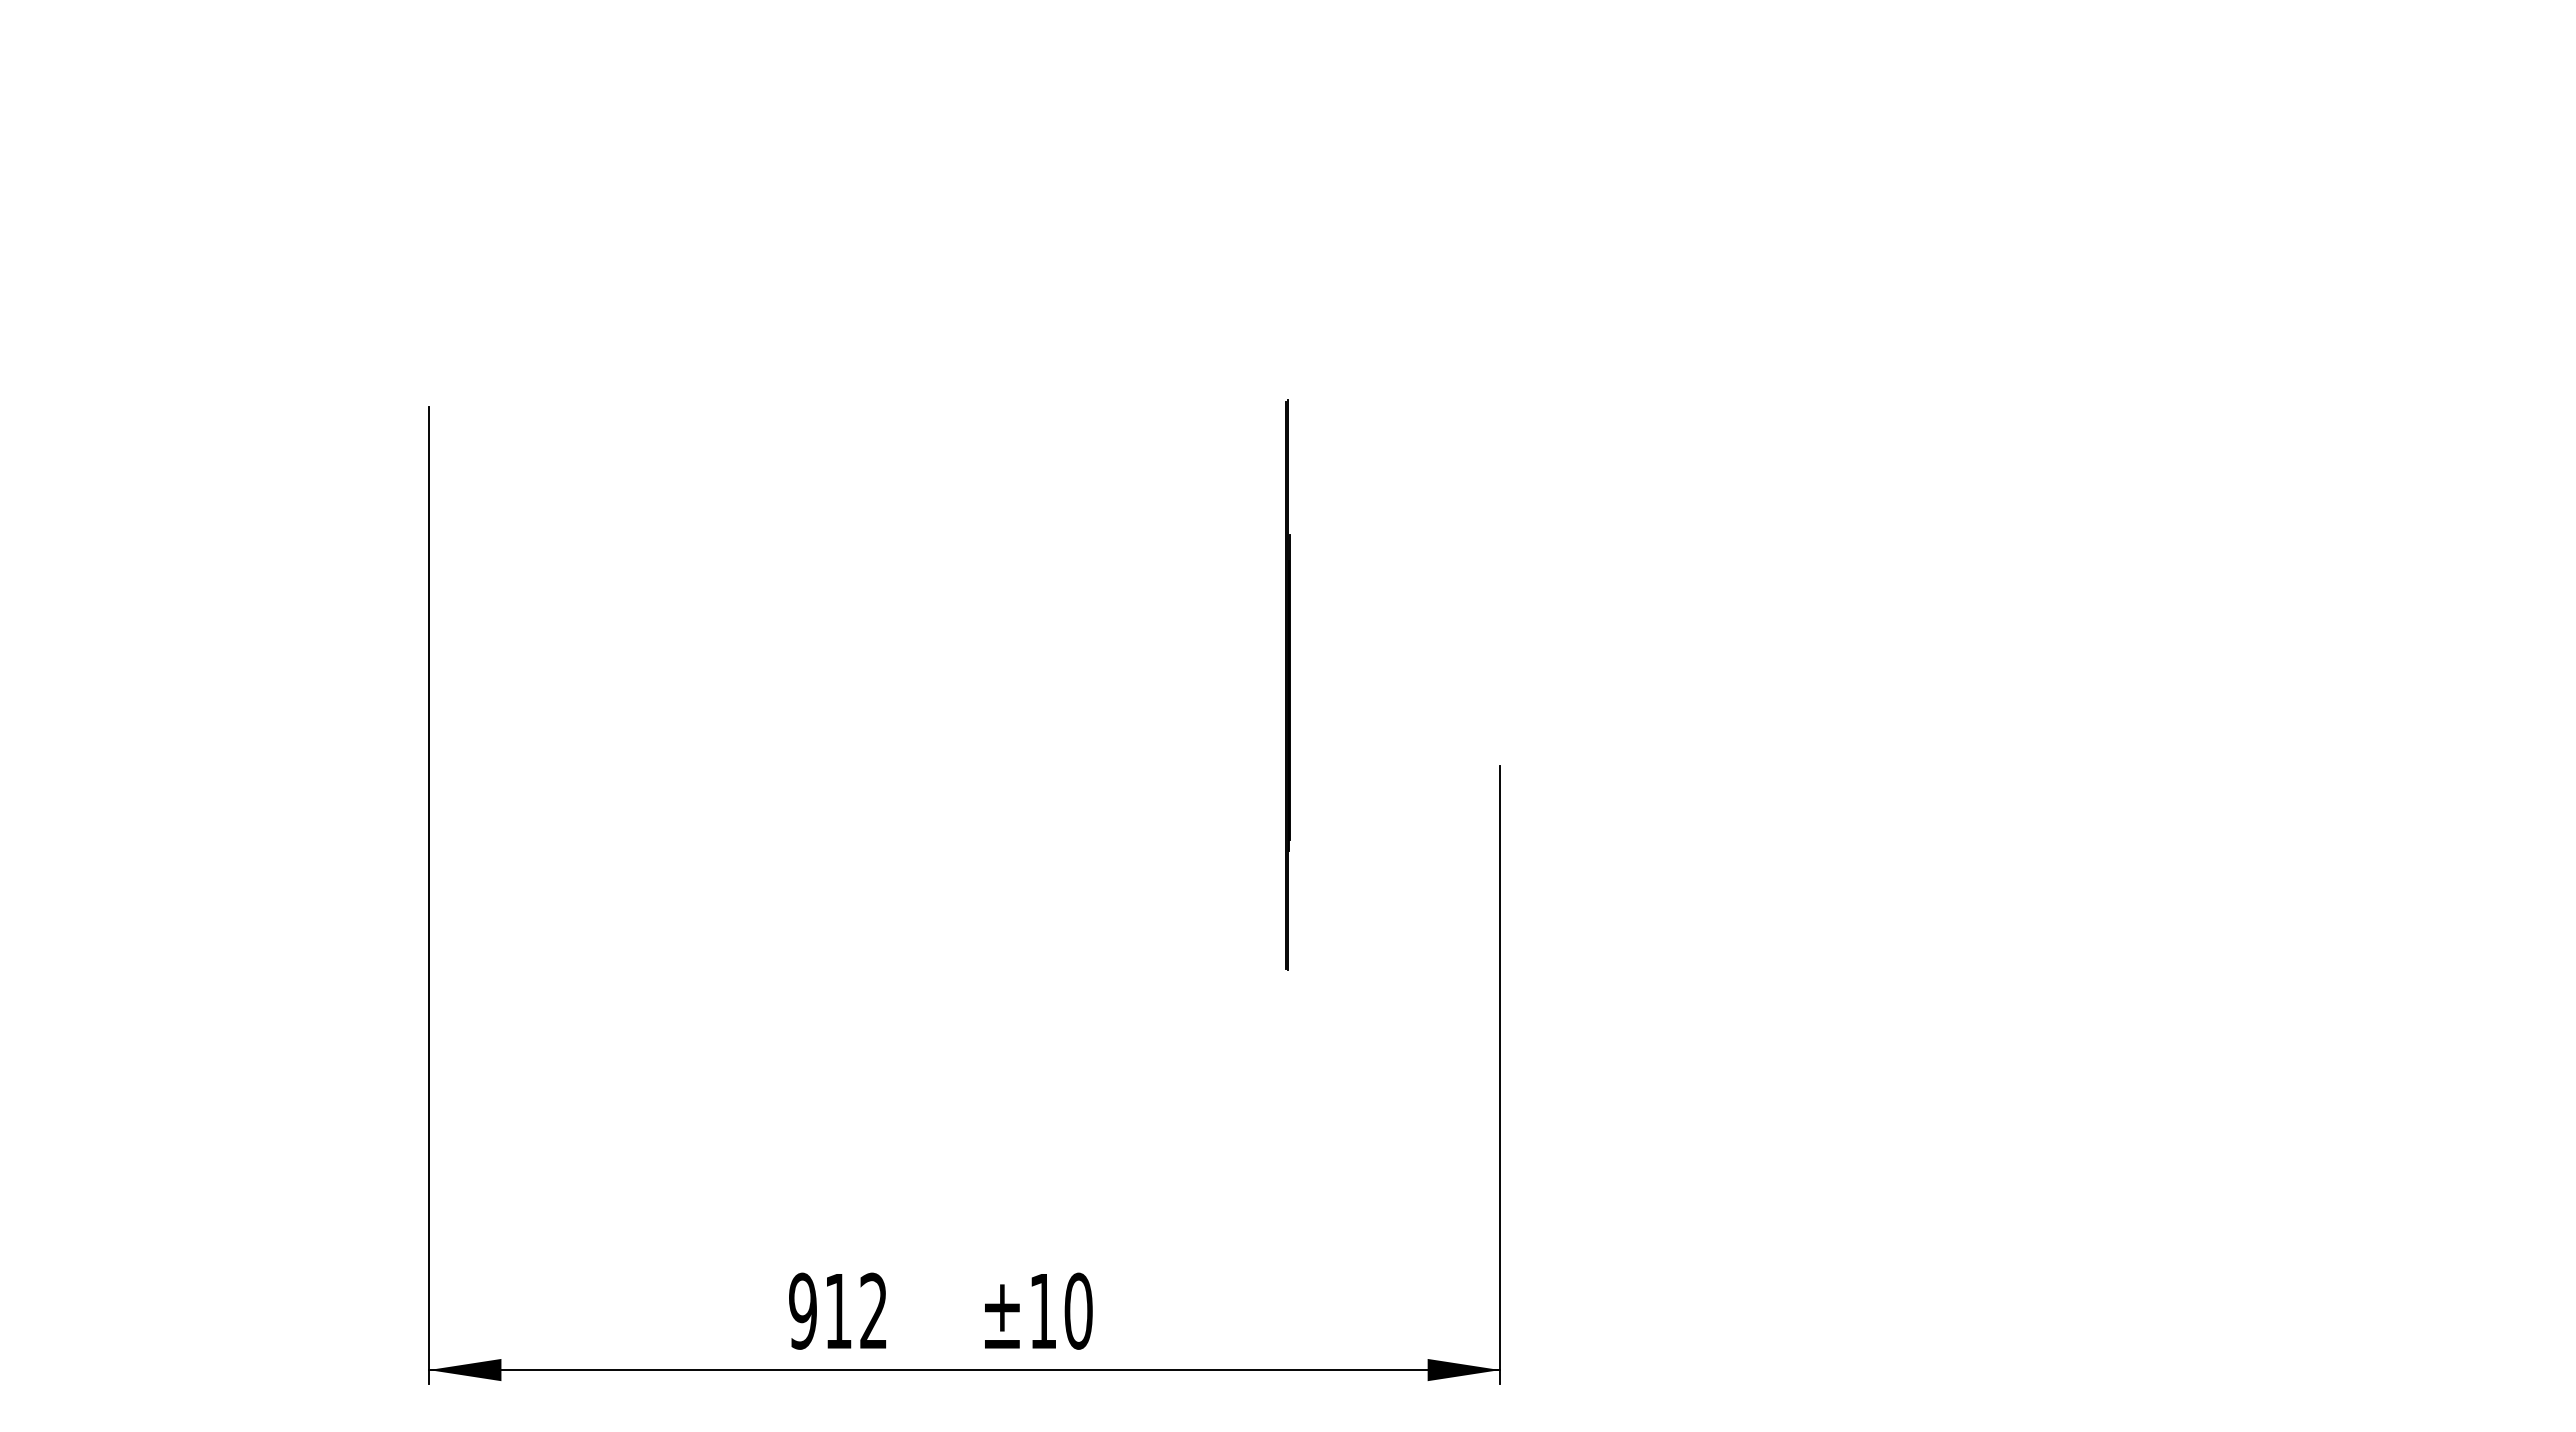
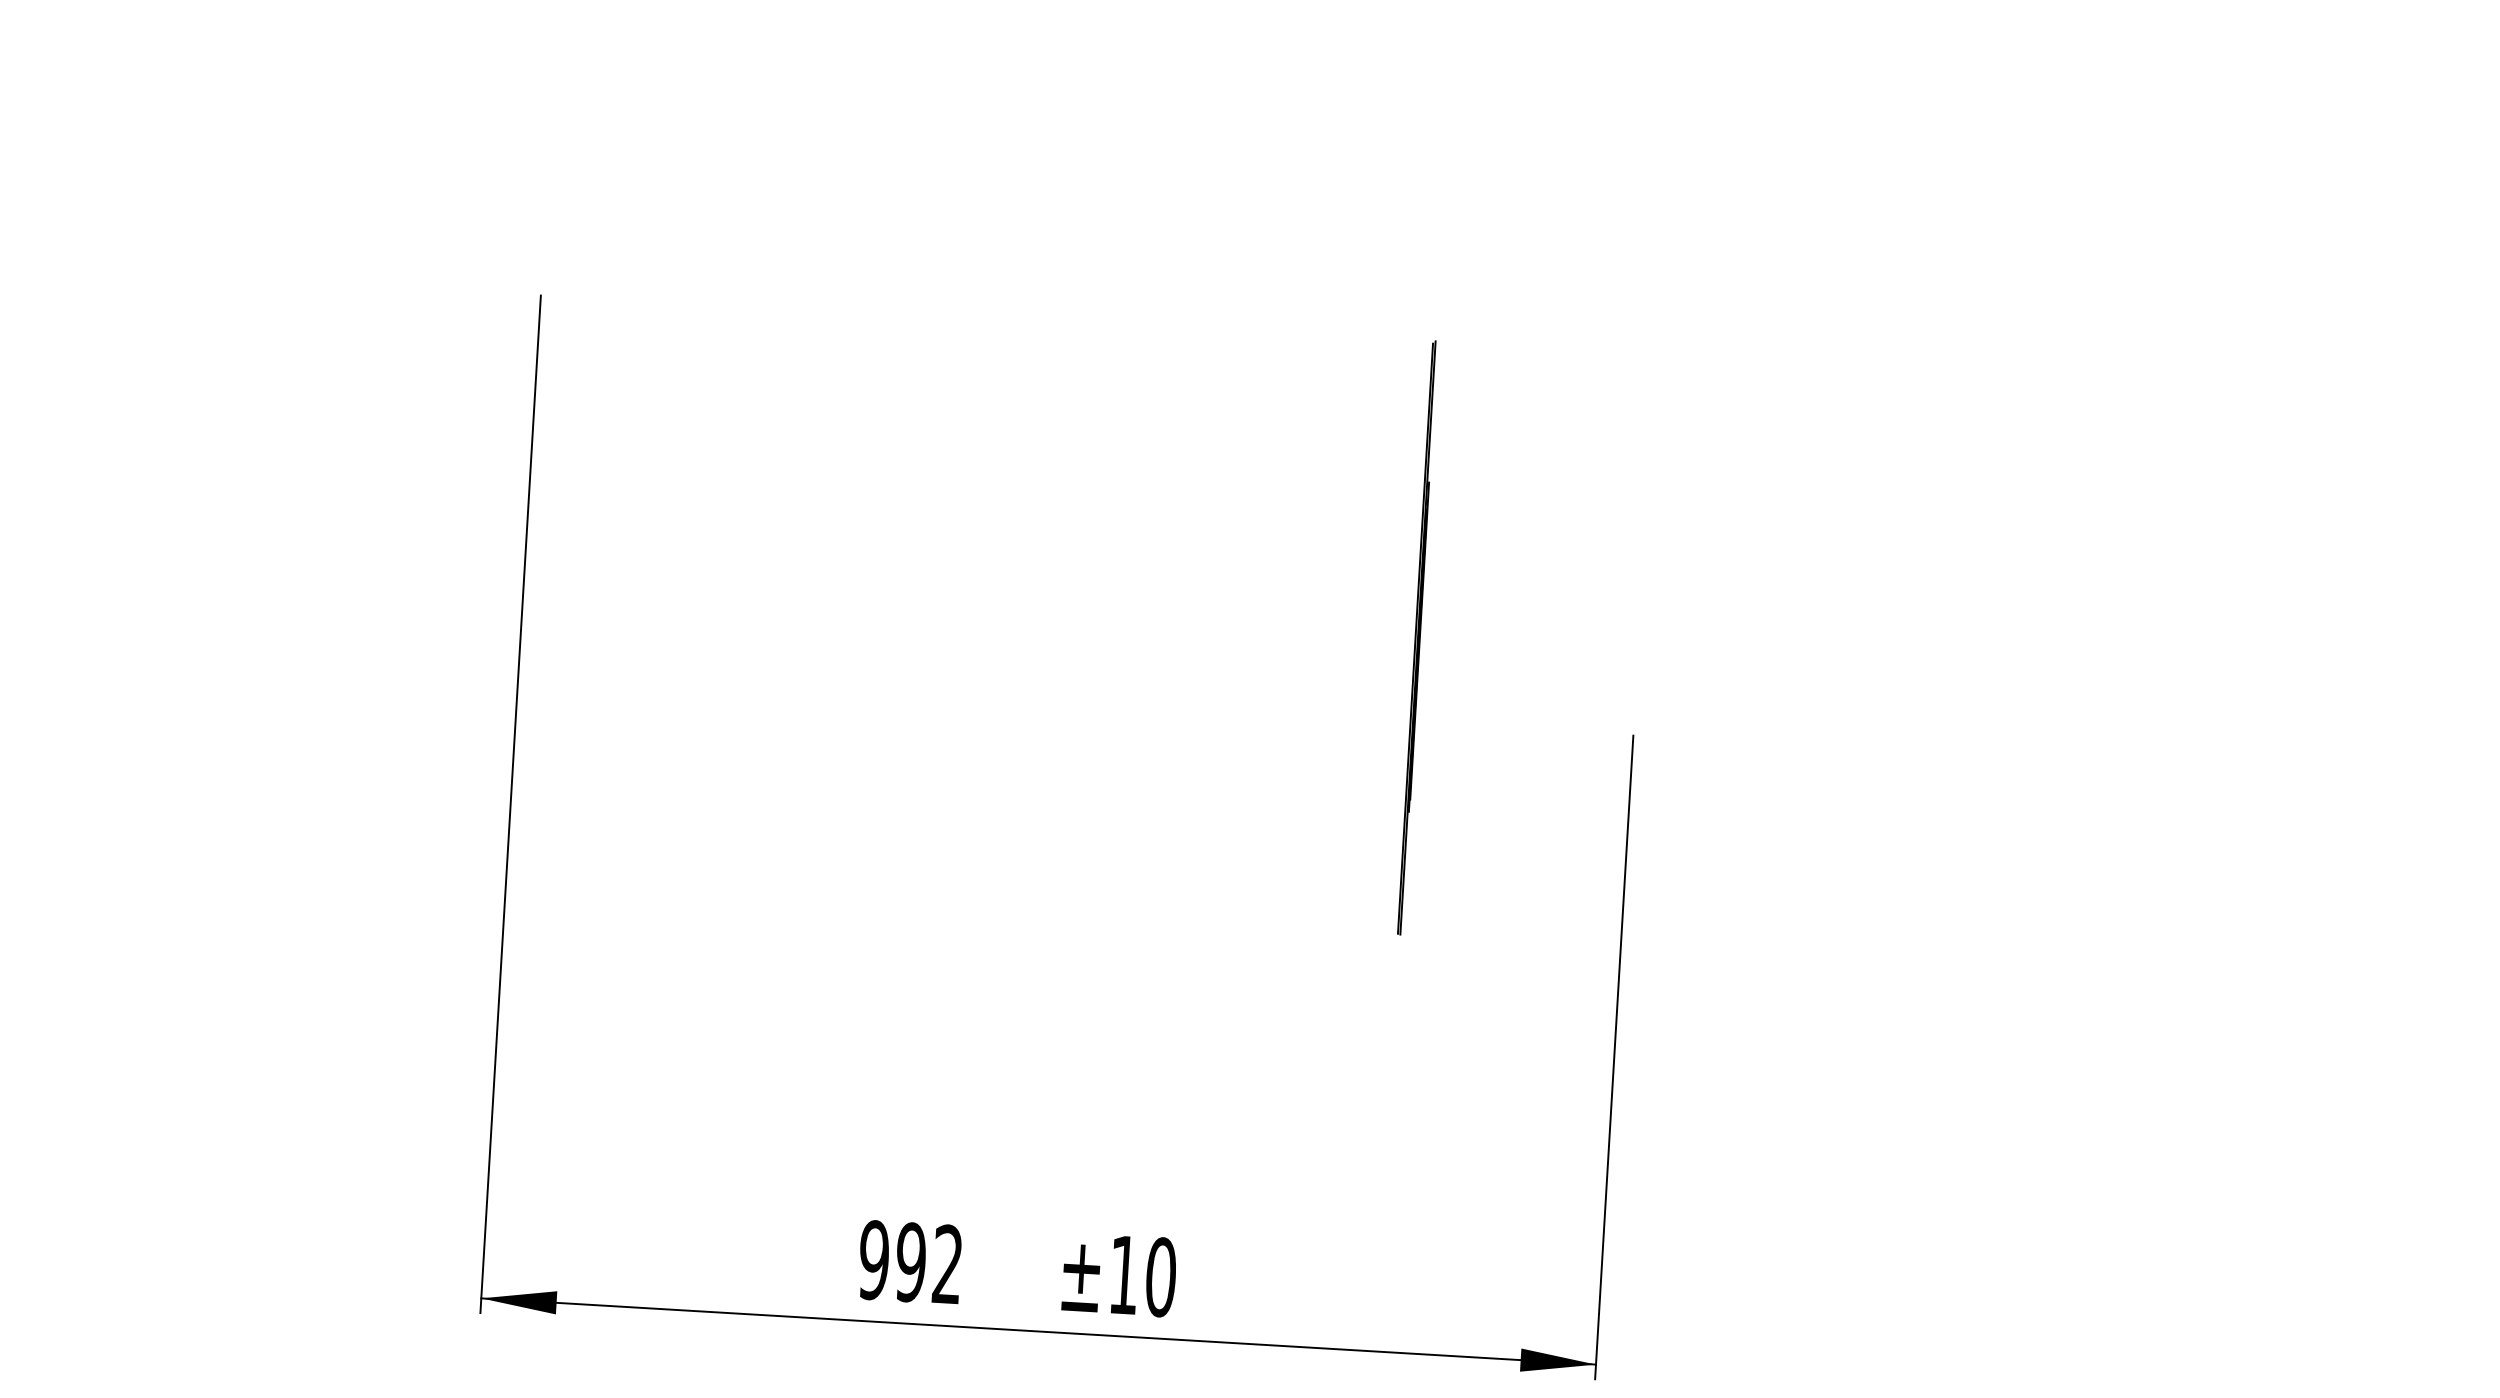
text: (838, 1310) -> (911, 1261), 912 -> 992

